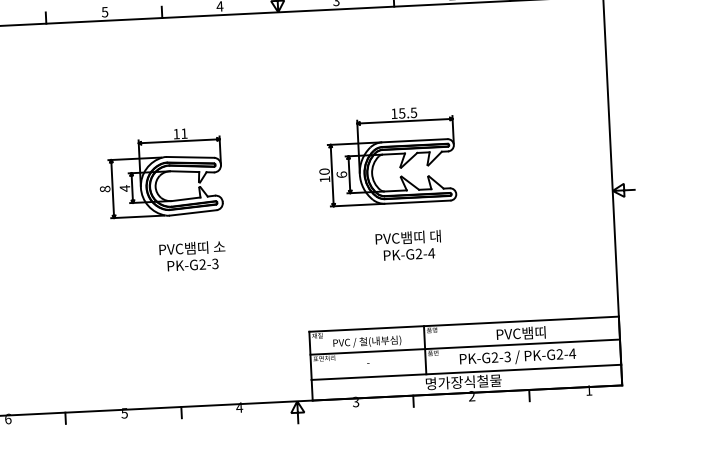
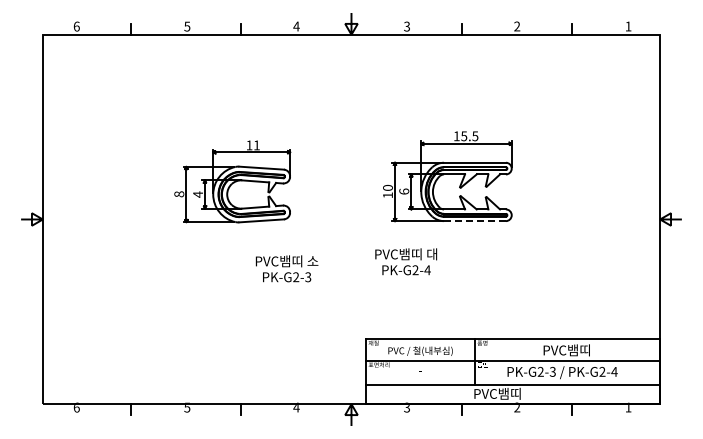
line: (417, 202) -> (474, 221), solid -> dashed
text: (408, 245) -> (406, 261), moved
text: (192, 255) -> (286, 268), moved
text: (464, 381) -> (510, 393), 명가장식철물 -> PVC뱀띠

